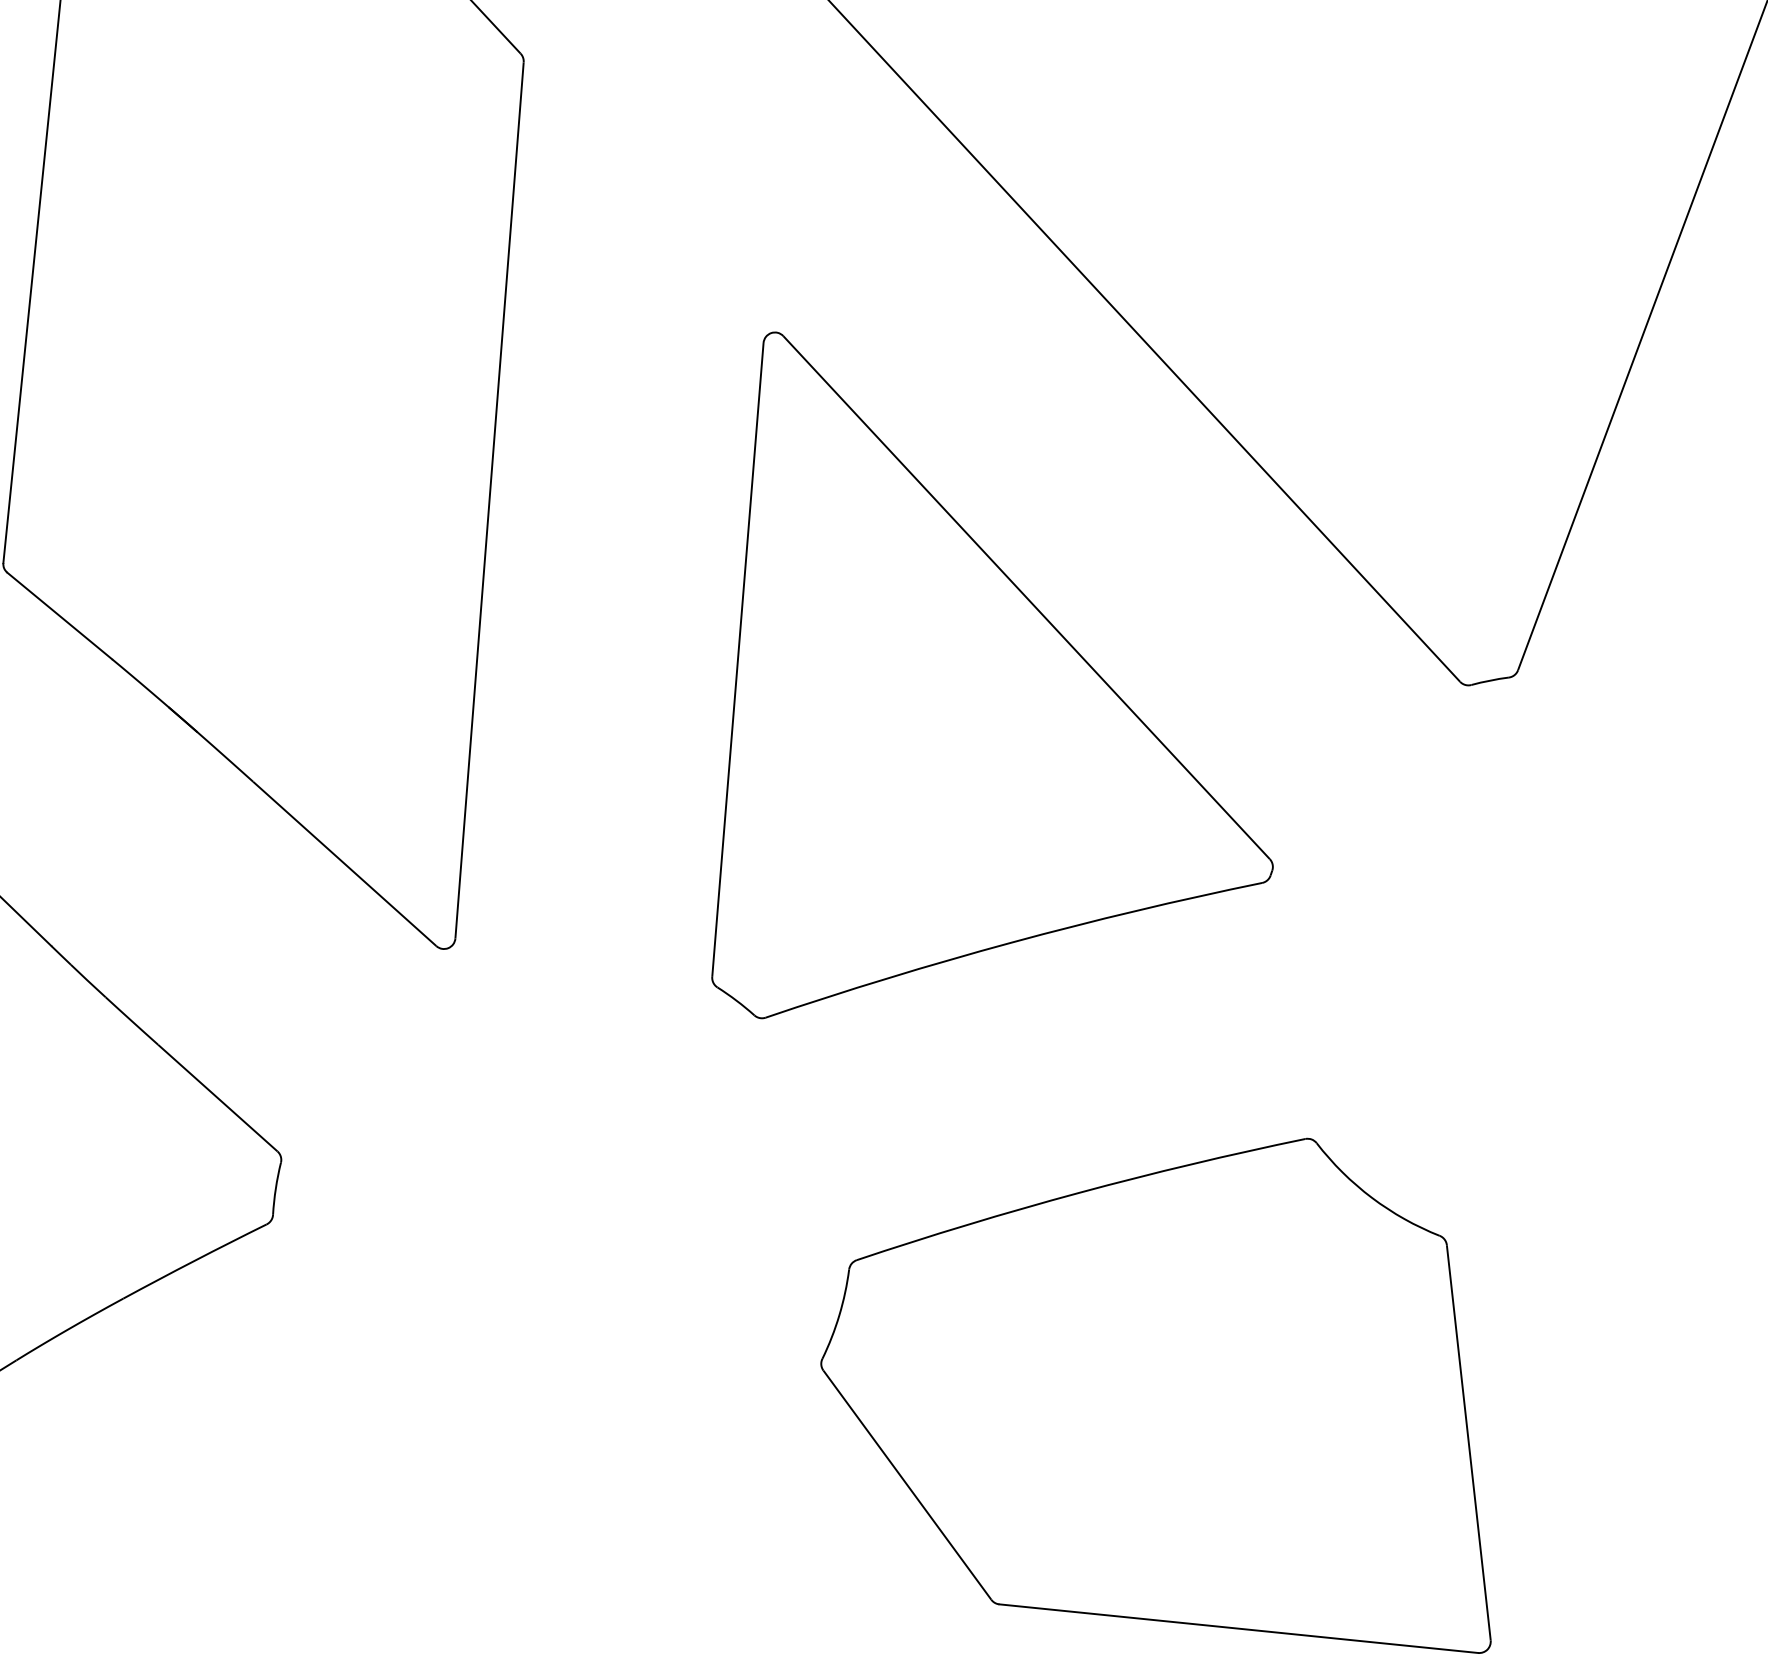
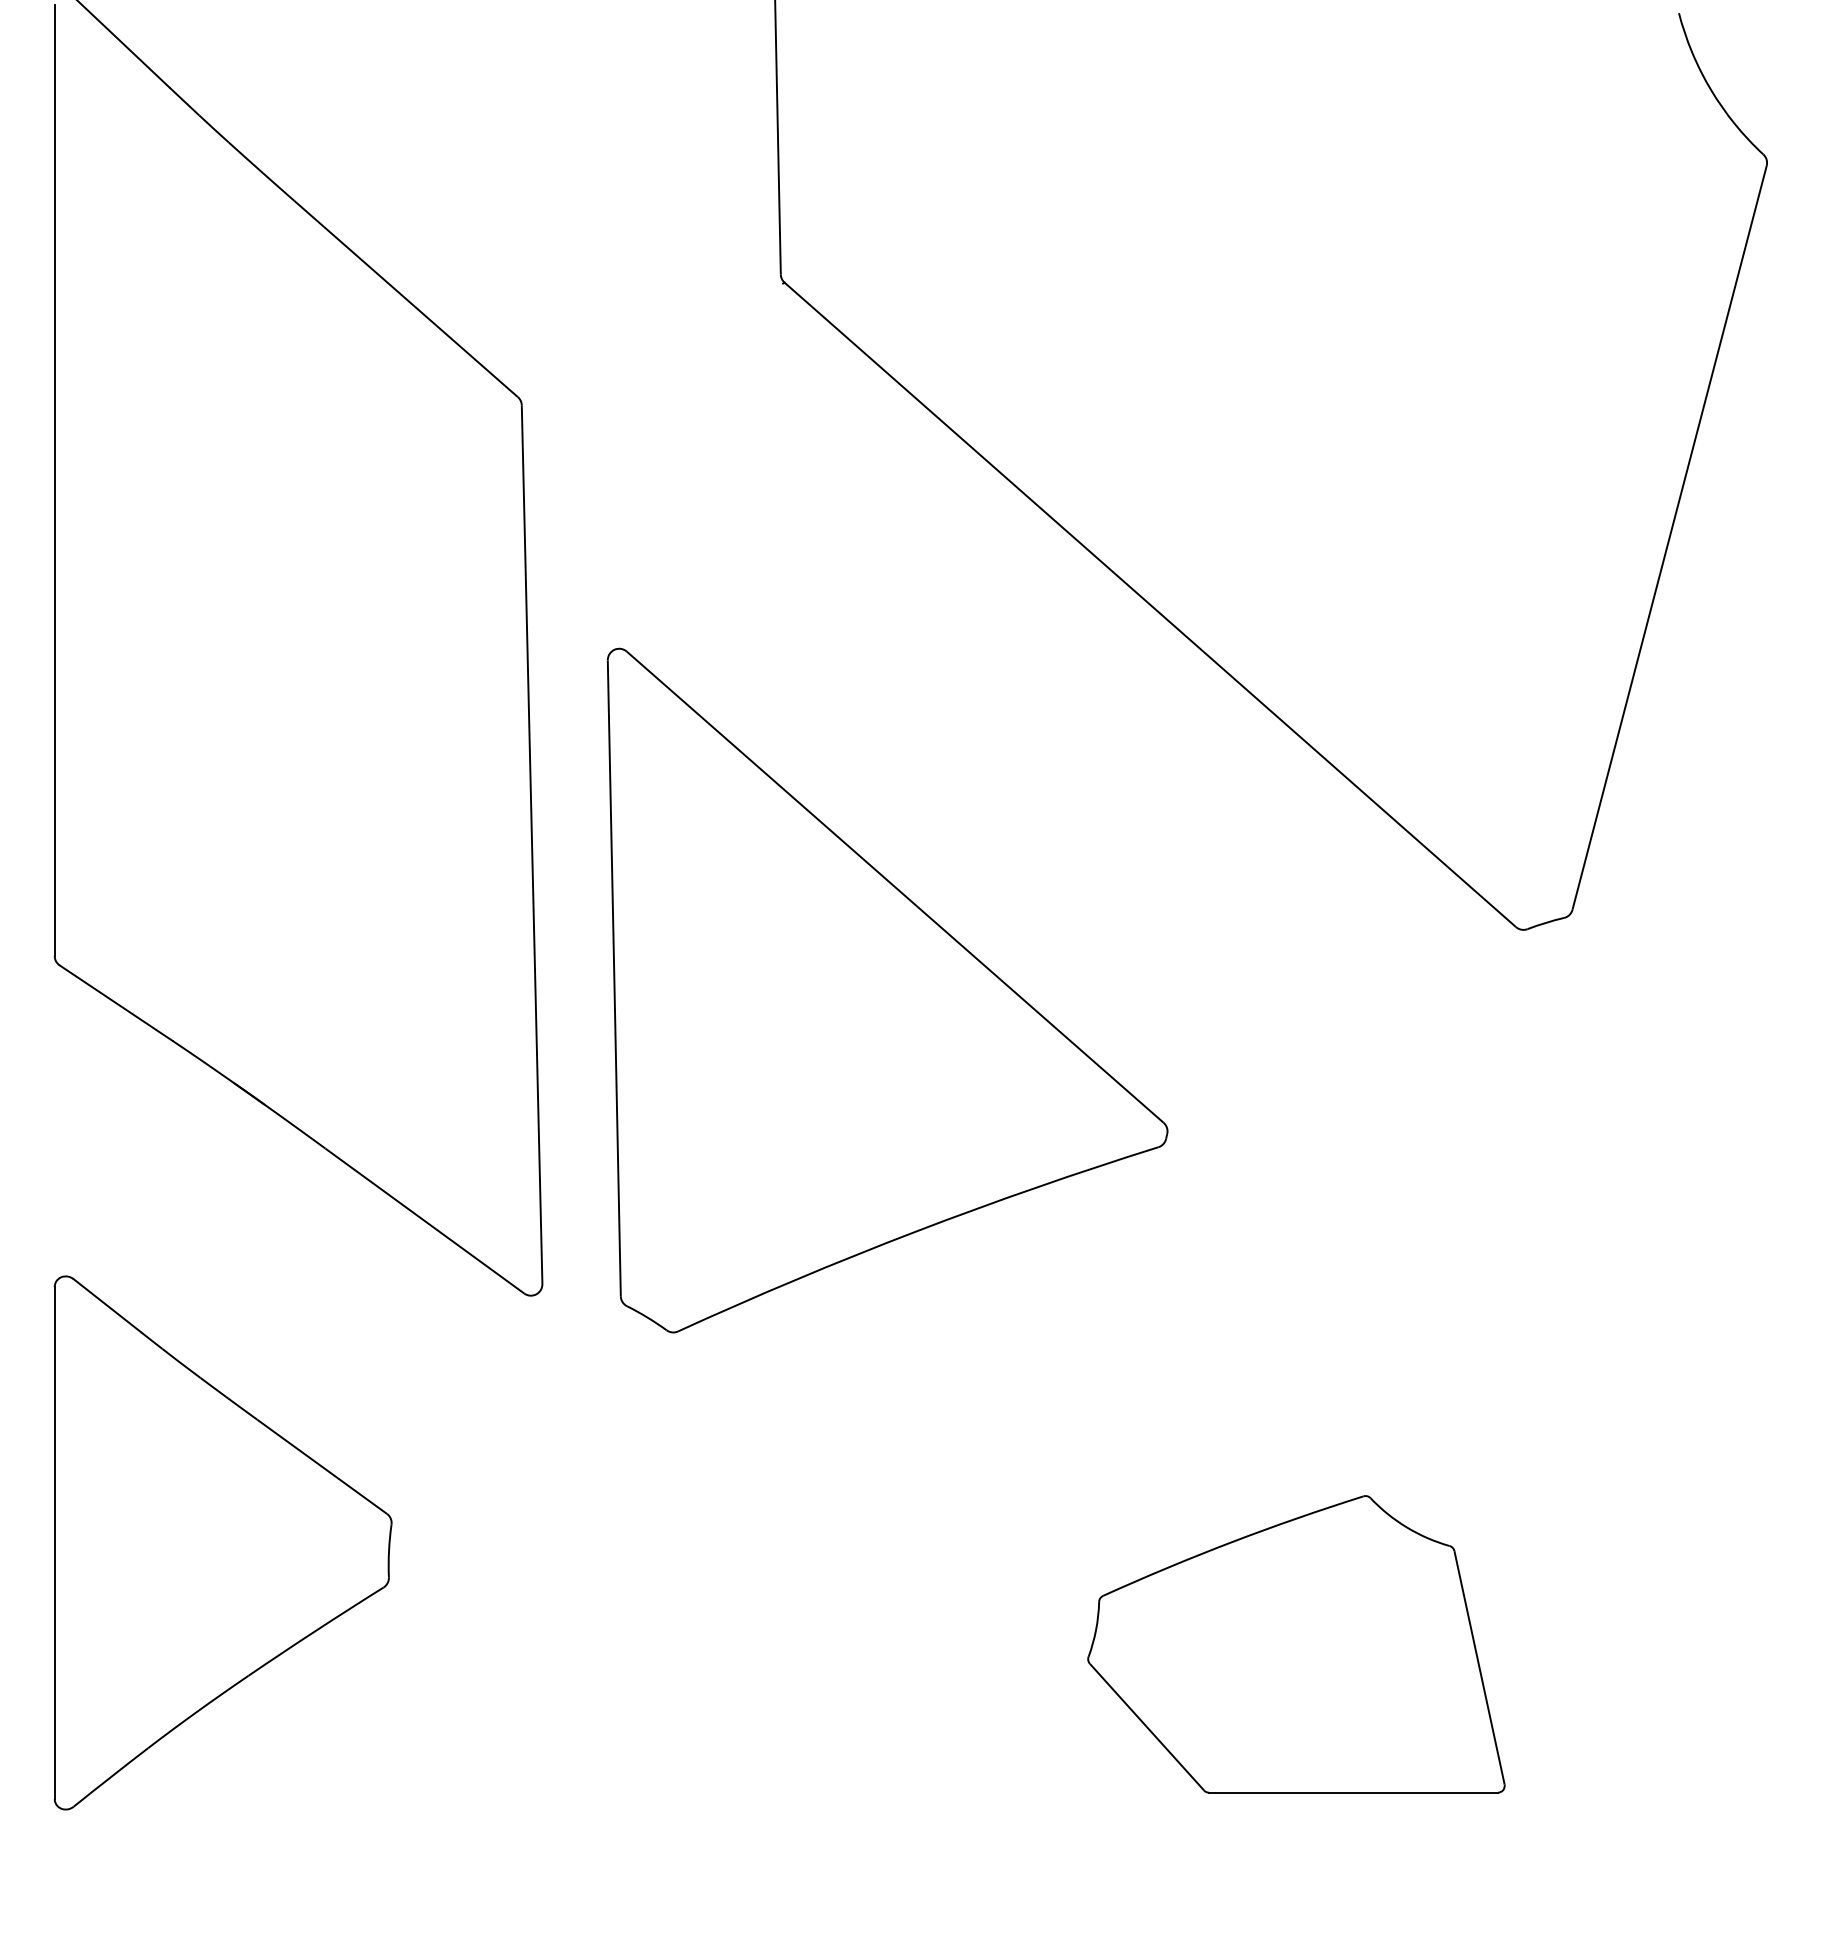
part: (1008, 699) -> (887, 990), moved
part: (1169, 1373) -> (1296, 1644), size x0.6

